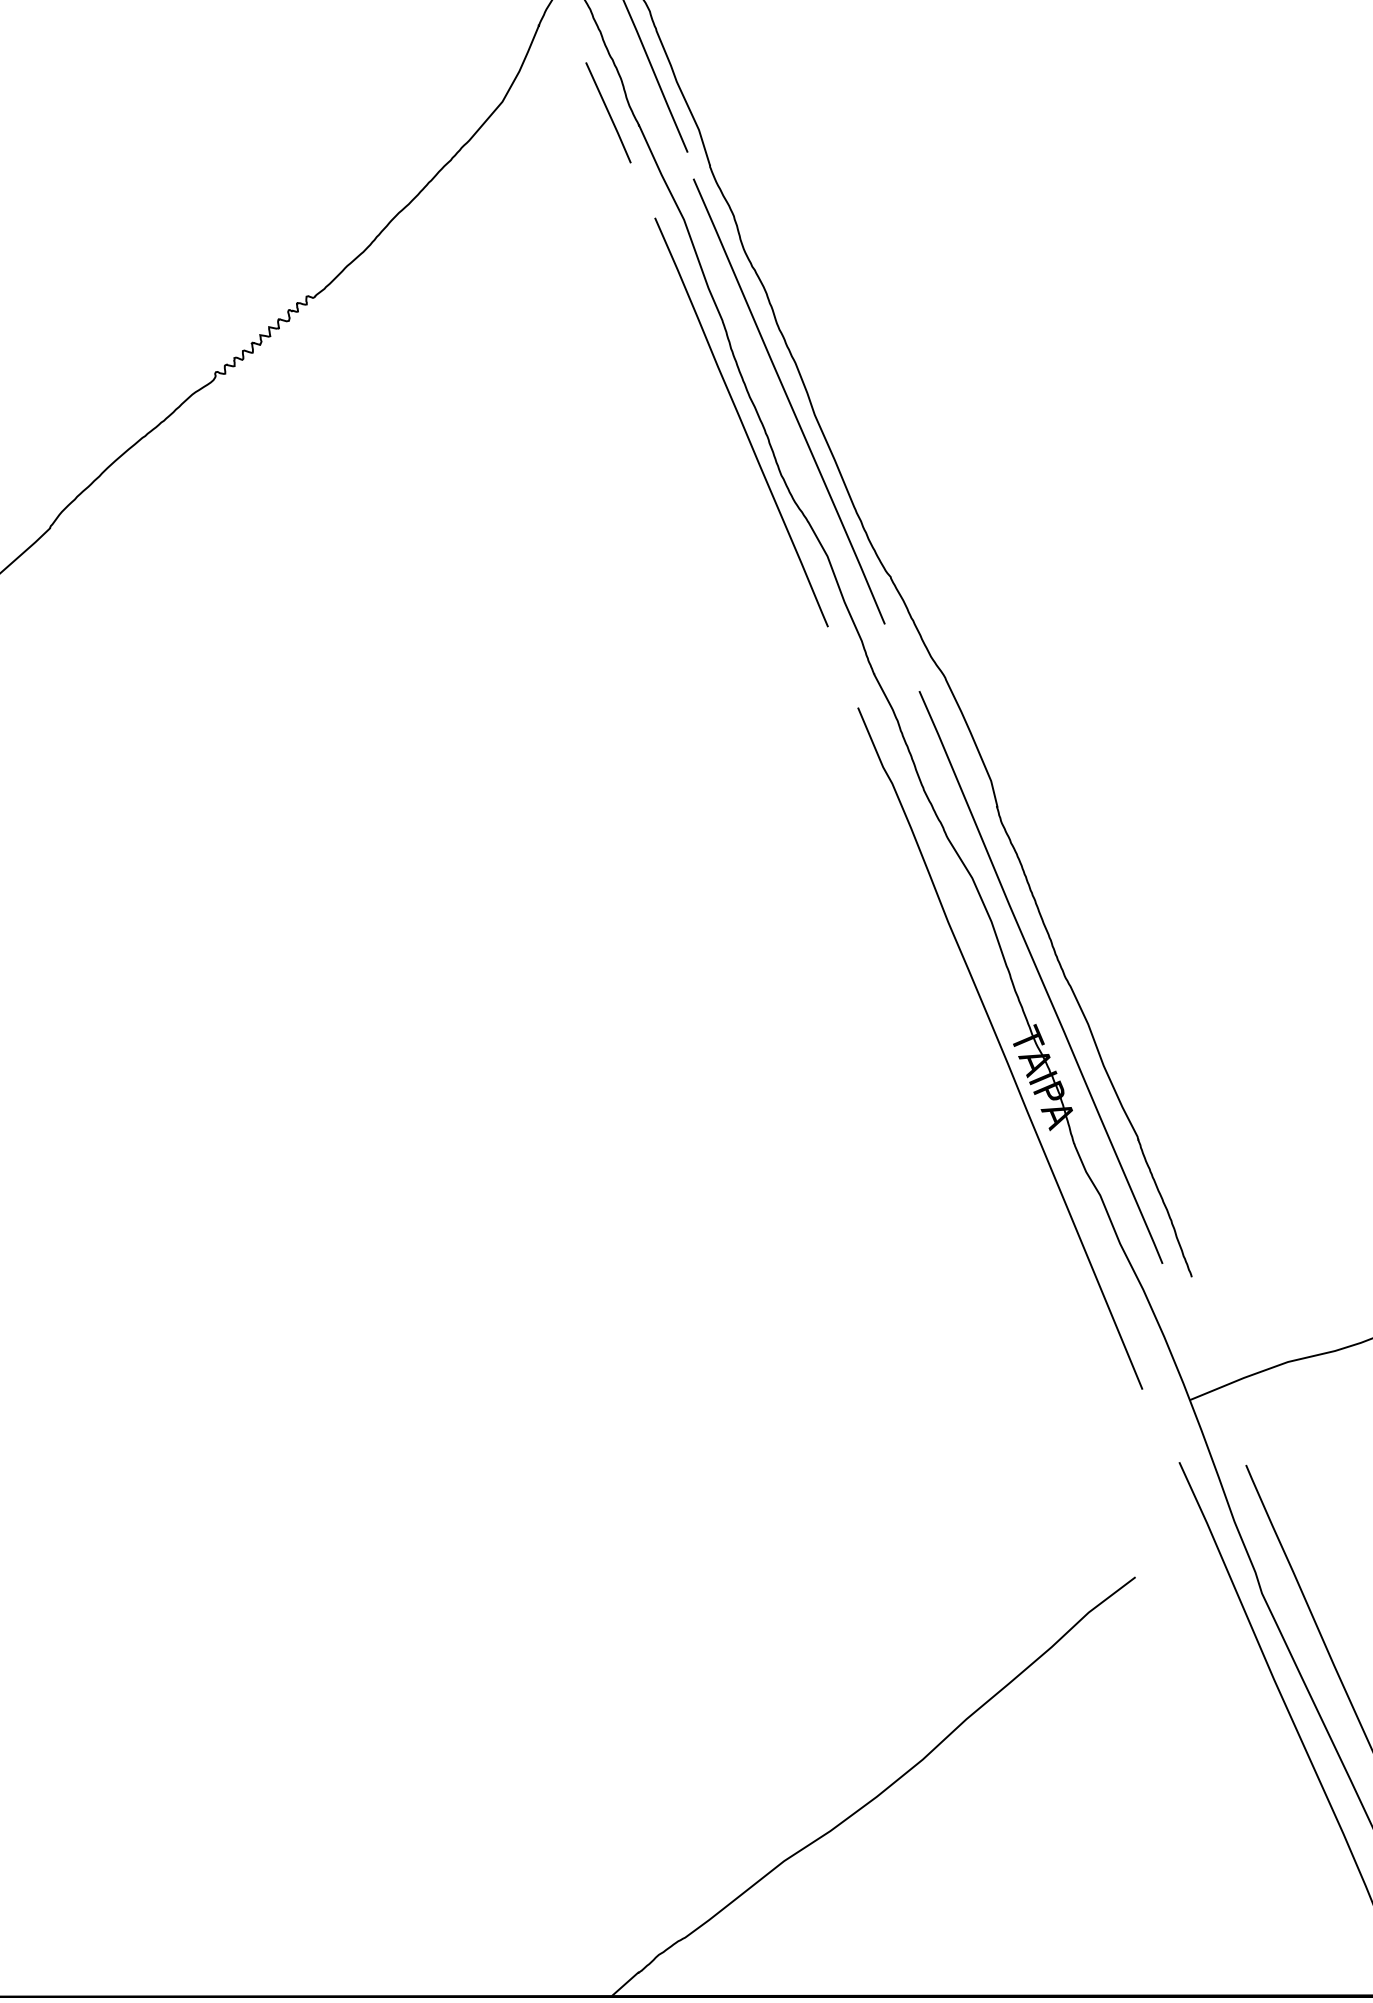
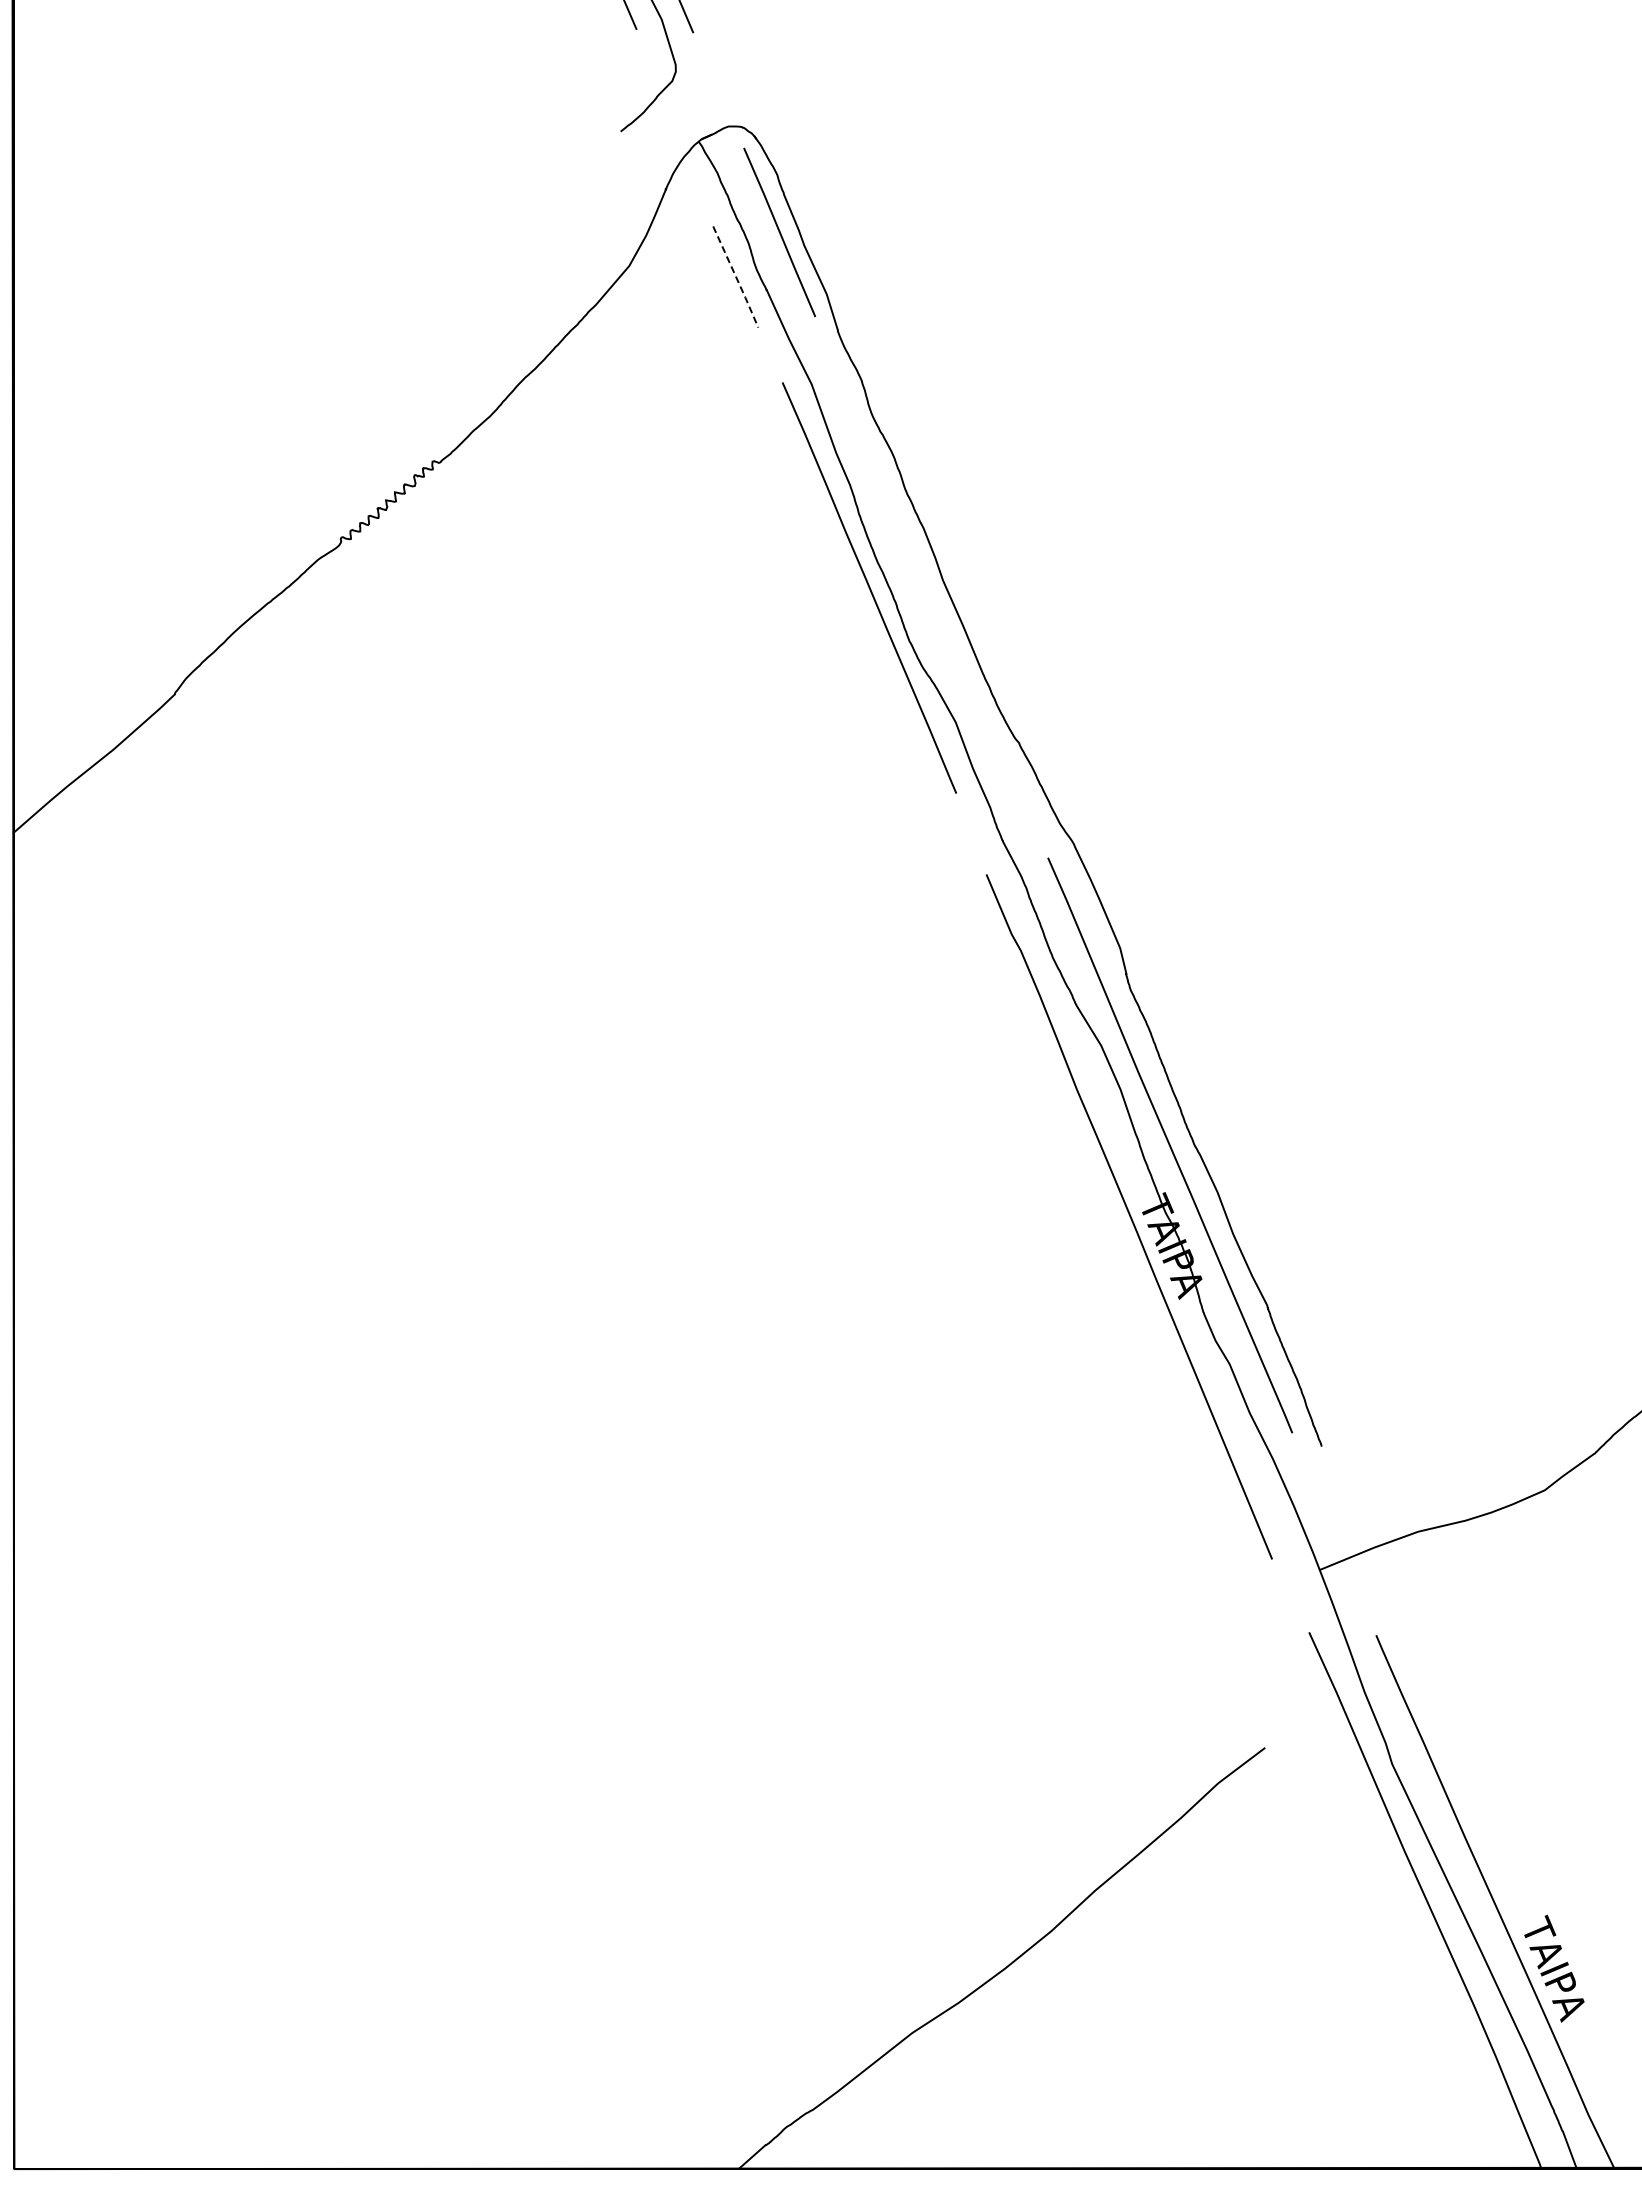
line: (609, 113) -> (736, 277), solid -> dashed
line: (789, 401) -> (917, 566), removed

